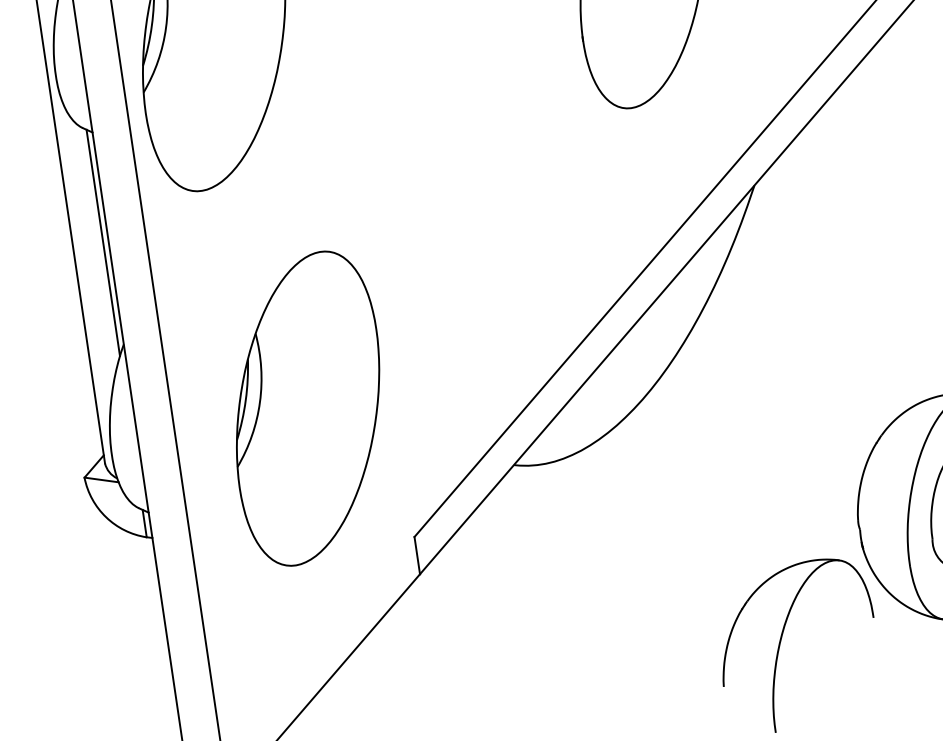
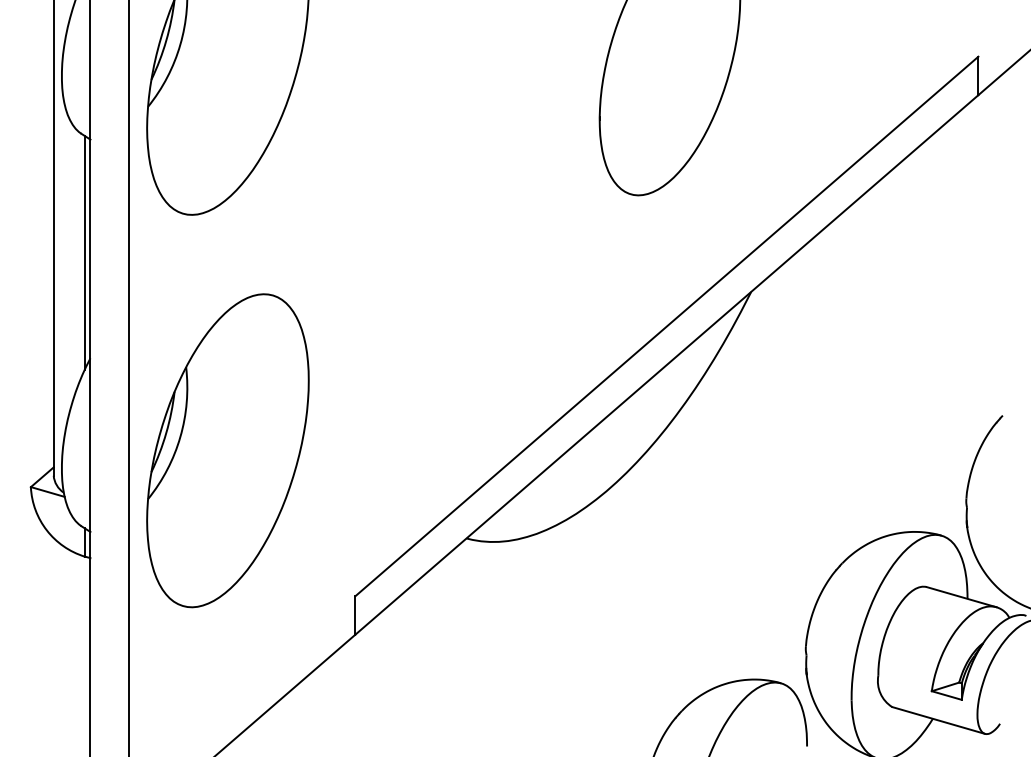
part: (307, 408) -> (227, 450), moved

